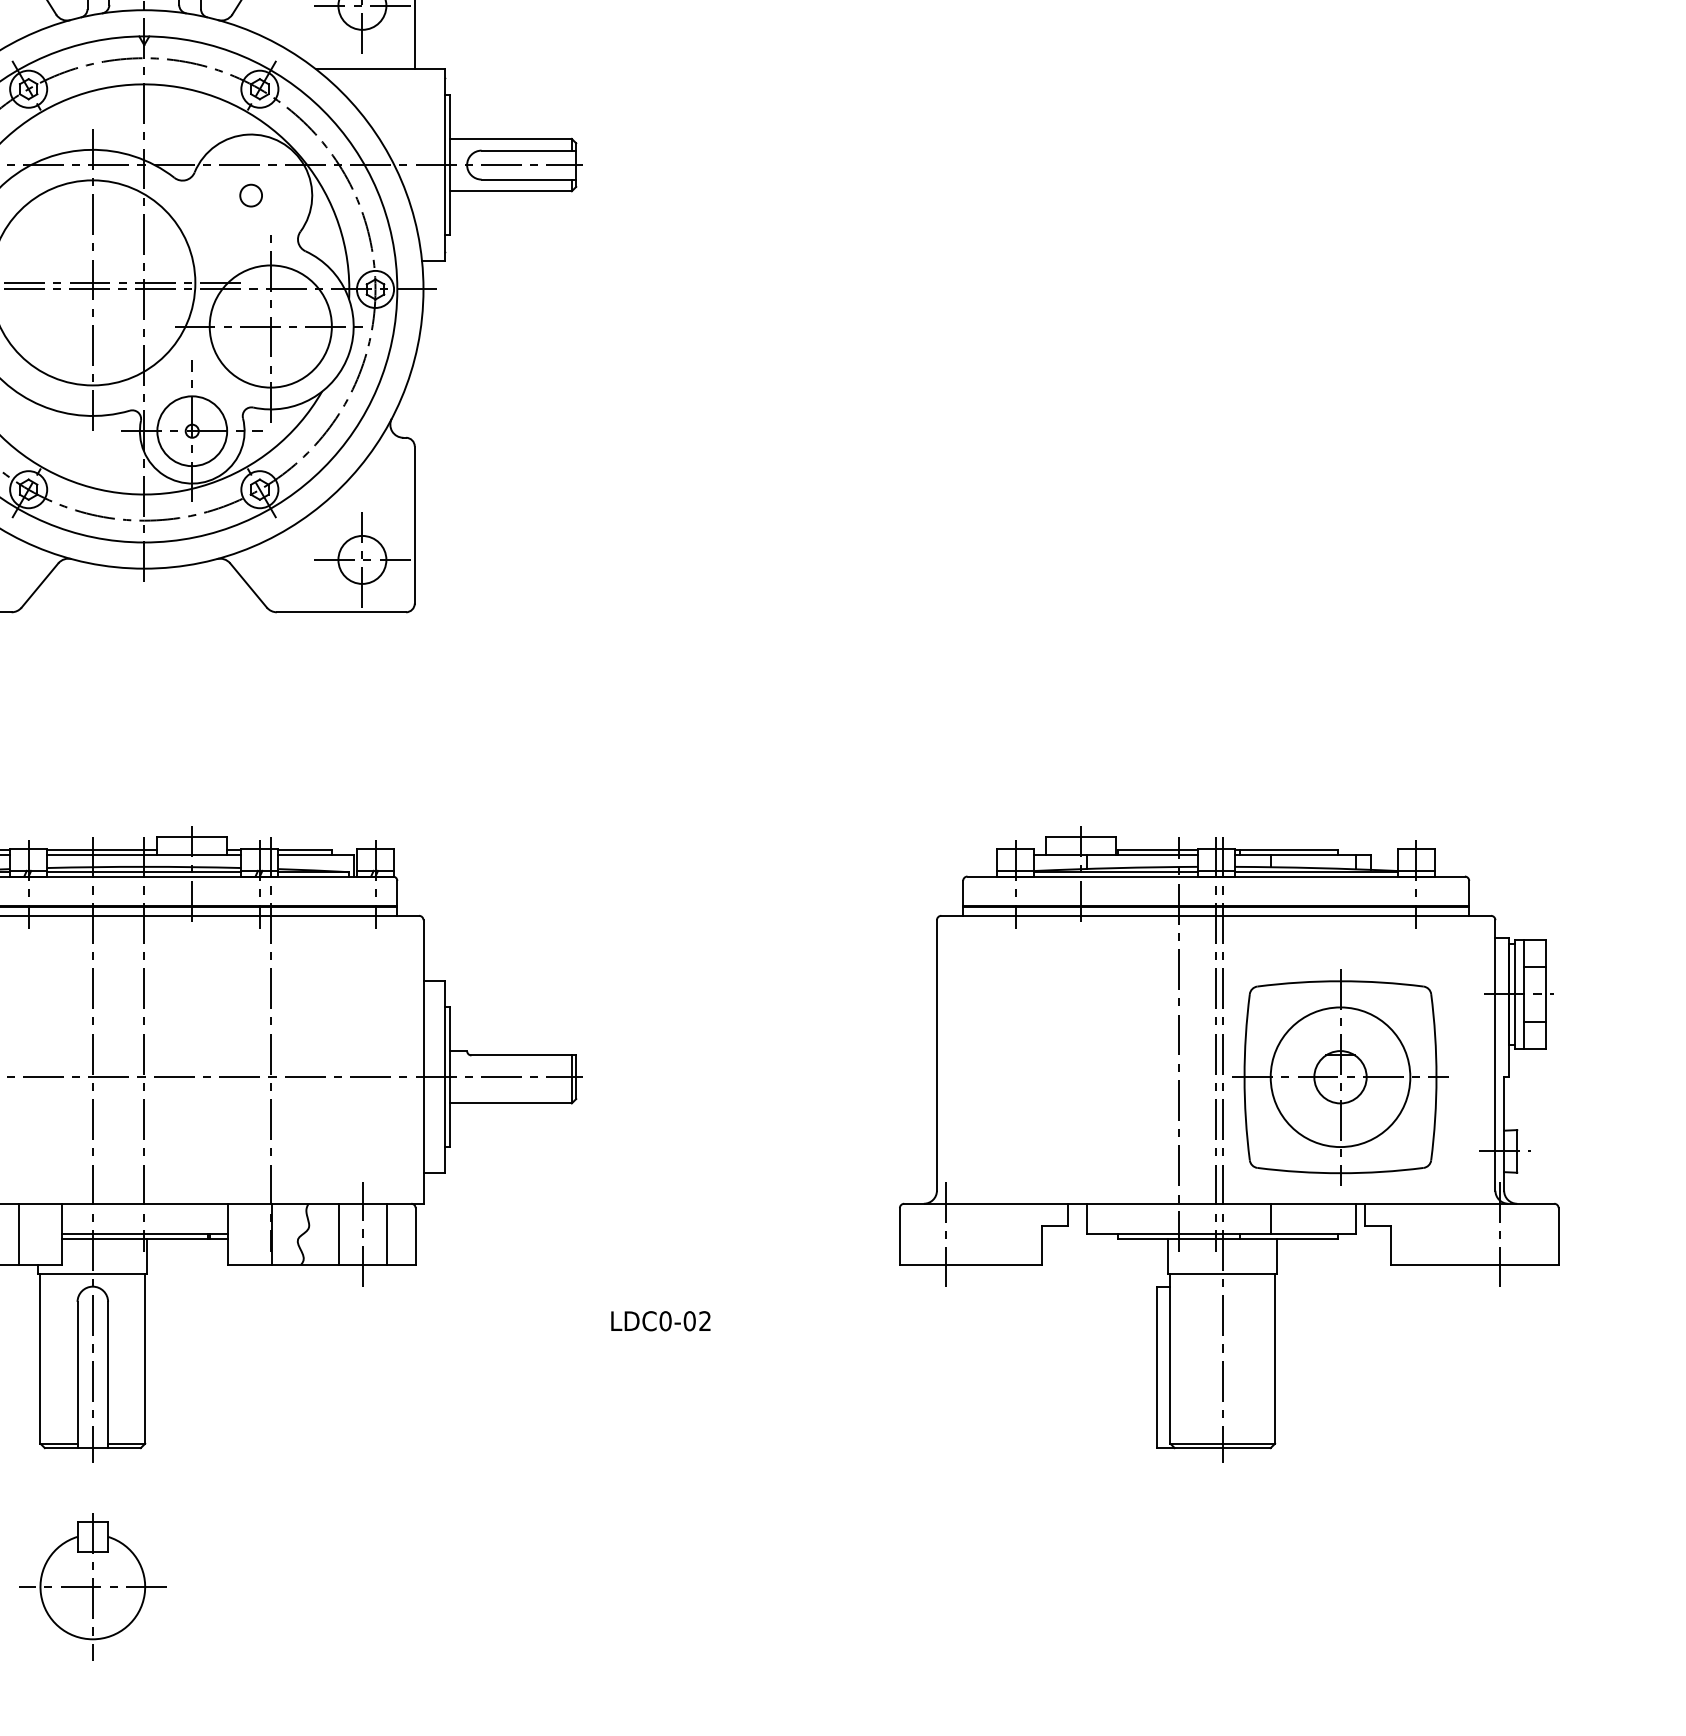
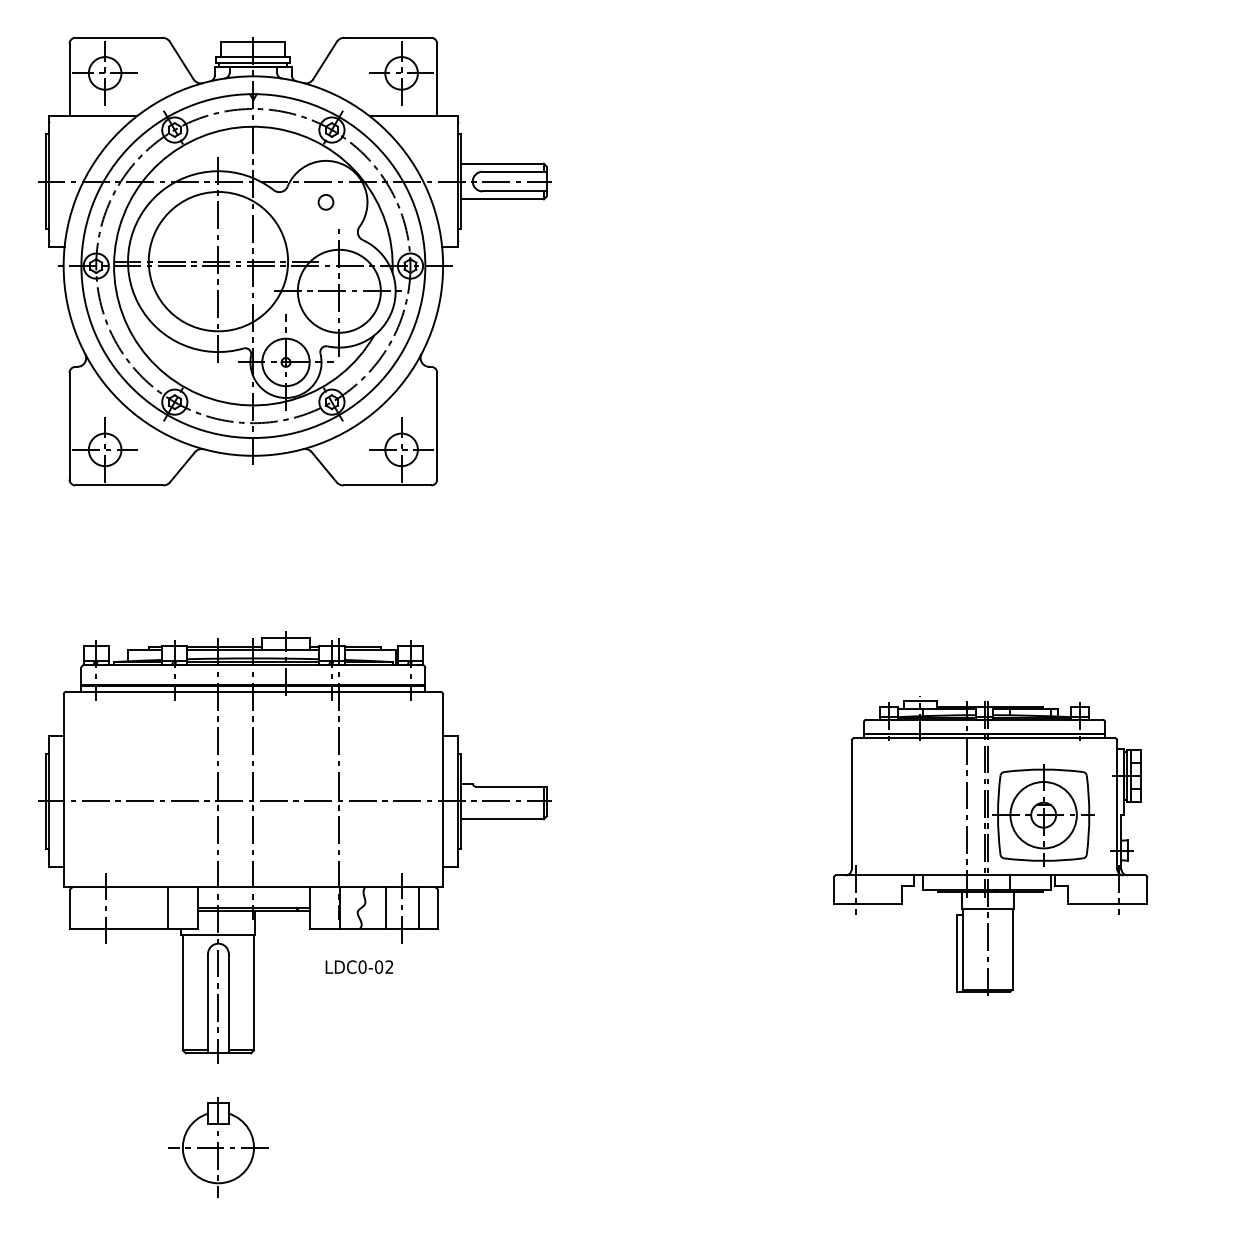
part: (1229, 1145) -> (990, 847), size x0.7
text: (661, 1320) -> (359, 966), moved

